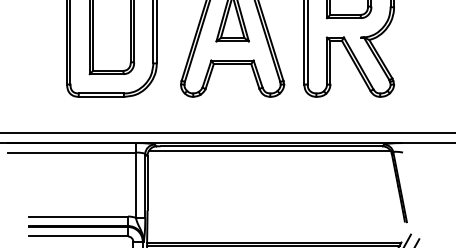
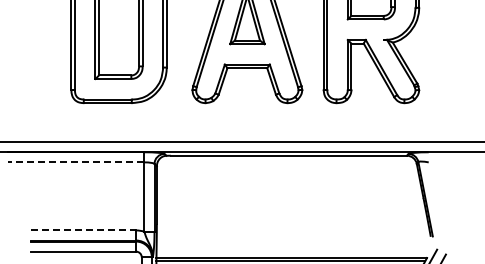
line: (269, 150) -> (286, 160), removed
line: (71, 152) -> (75, 162), solid -> dashed
line: (78, 216) -> (83, 230), solid -> dashed

